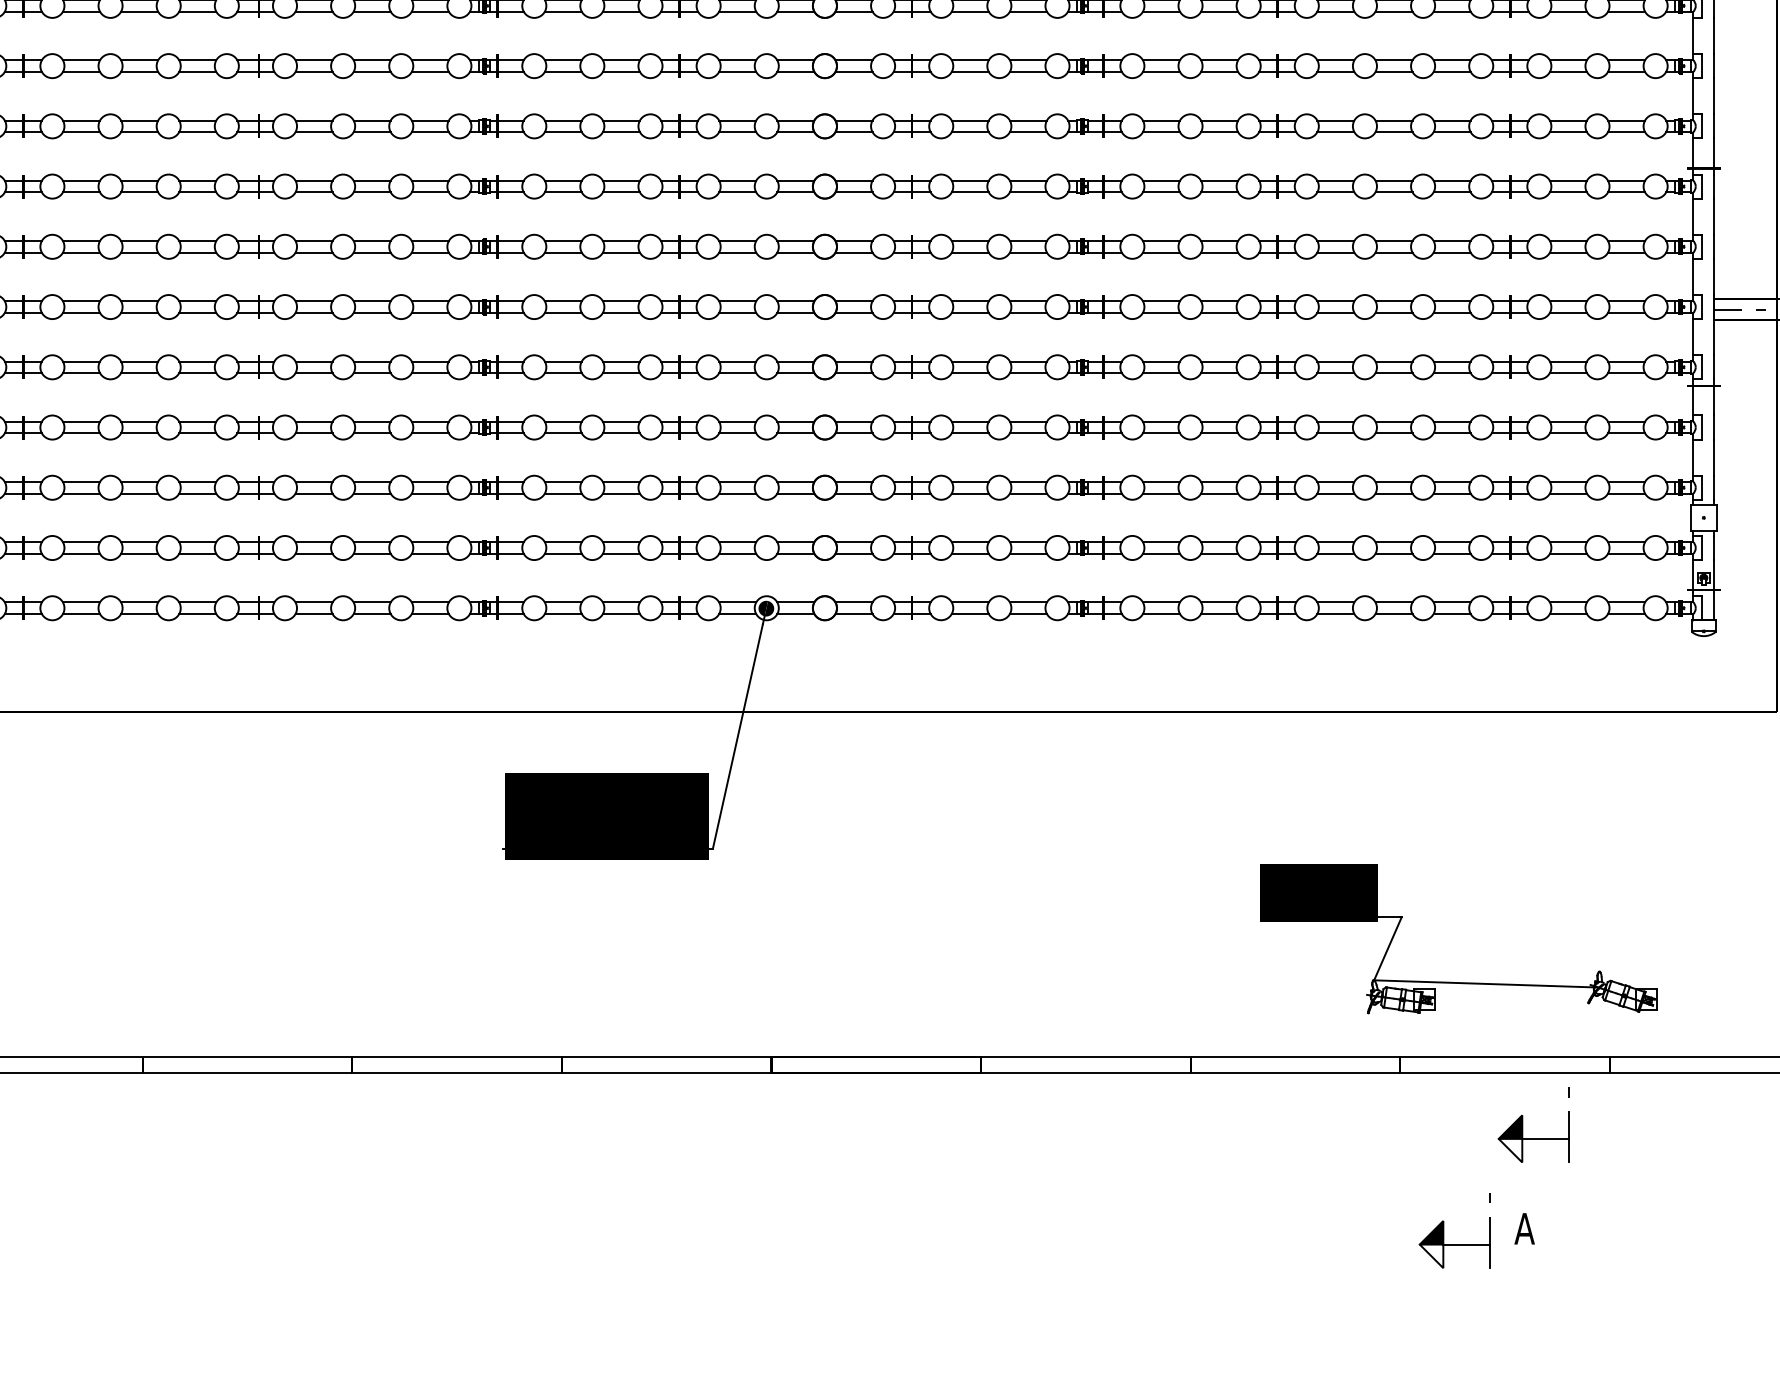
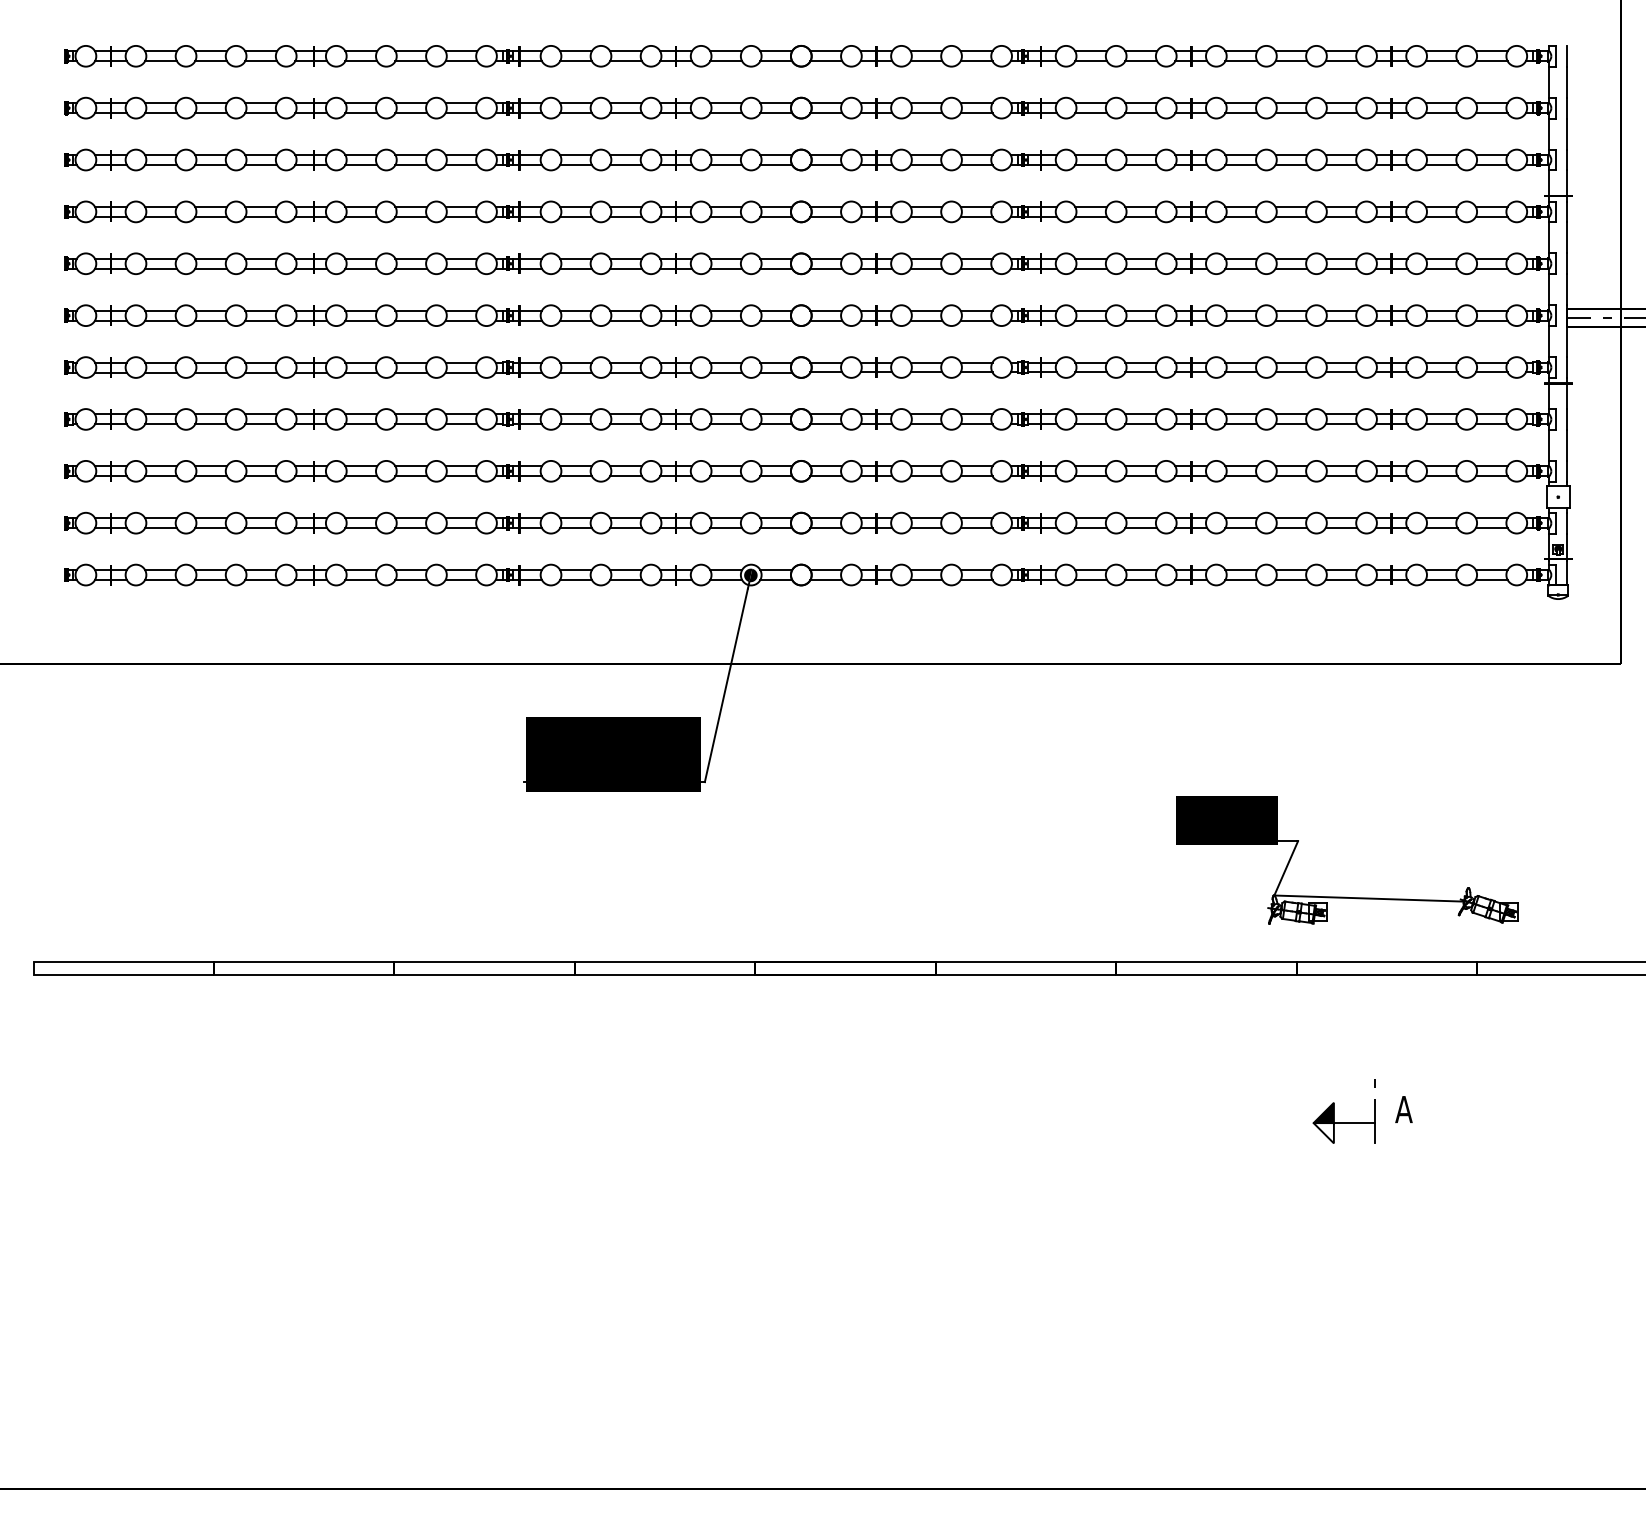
part: (1522, 1125) -> (1402, 1020), removed

